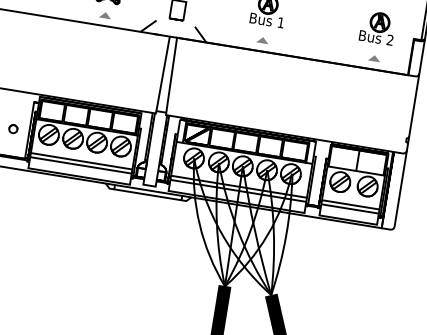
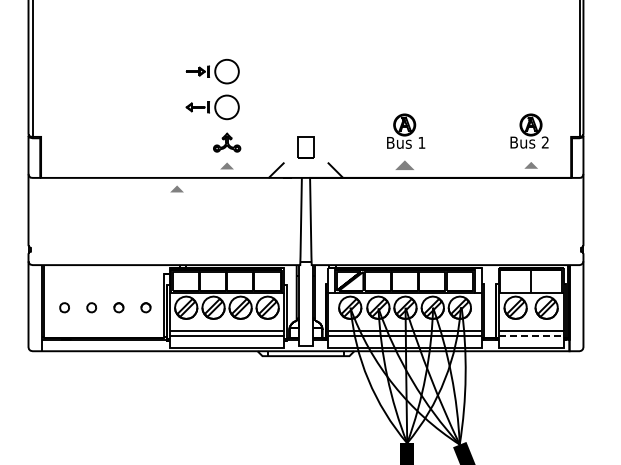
part: (57, 28) -> (176, 189), added
part: (262, 40) -> (404, 165), size x1.4
line: (350, 208) -> (531, 335), solid -> dashed

